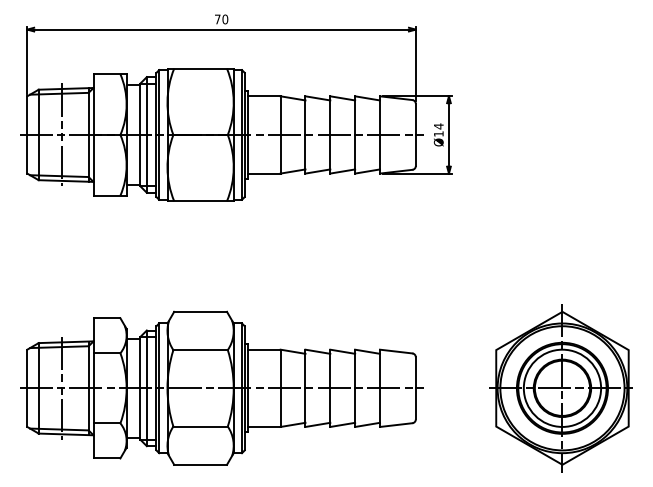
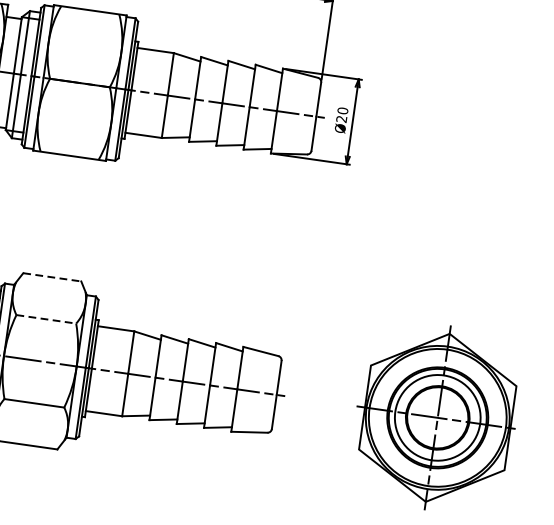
text: (438, 129) -> (342, 114), Ø14 -> Ø20
line: (201, 311) -> (53, 277), solid -> dashed
line: (201, 350) -> (47, 319), solid -> dashed

